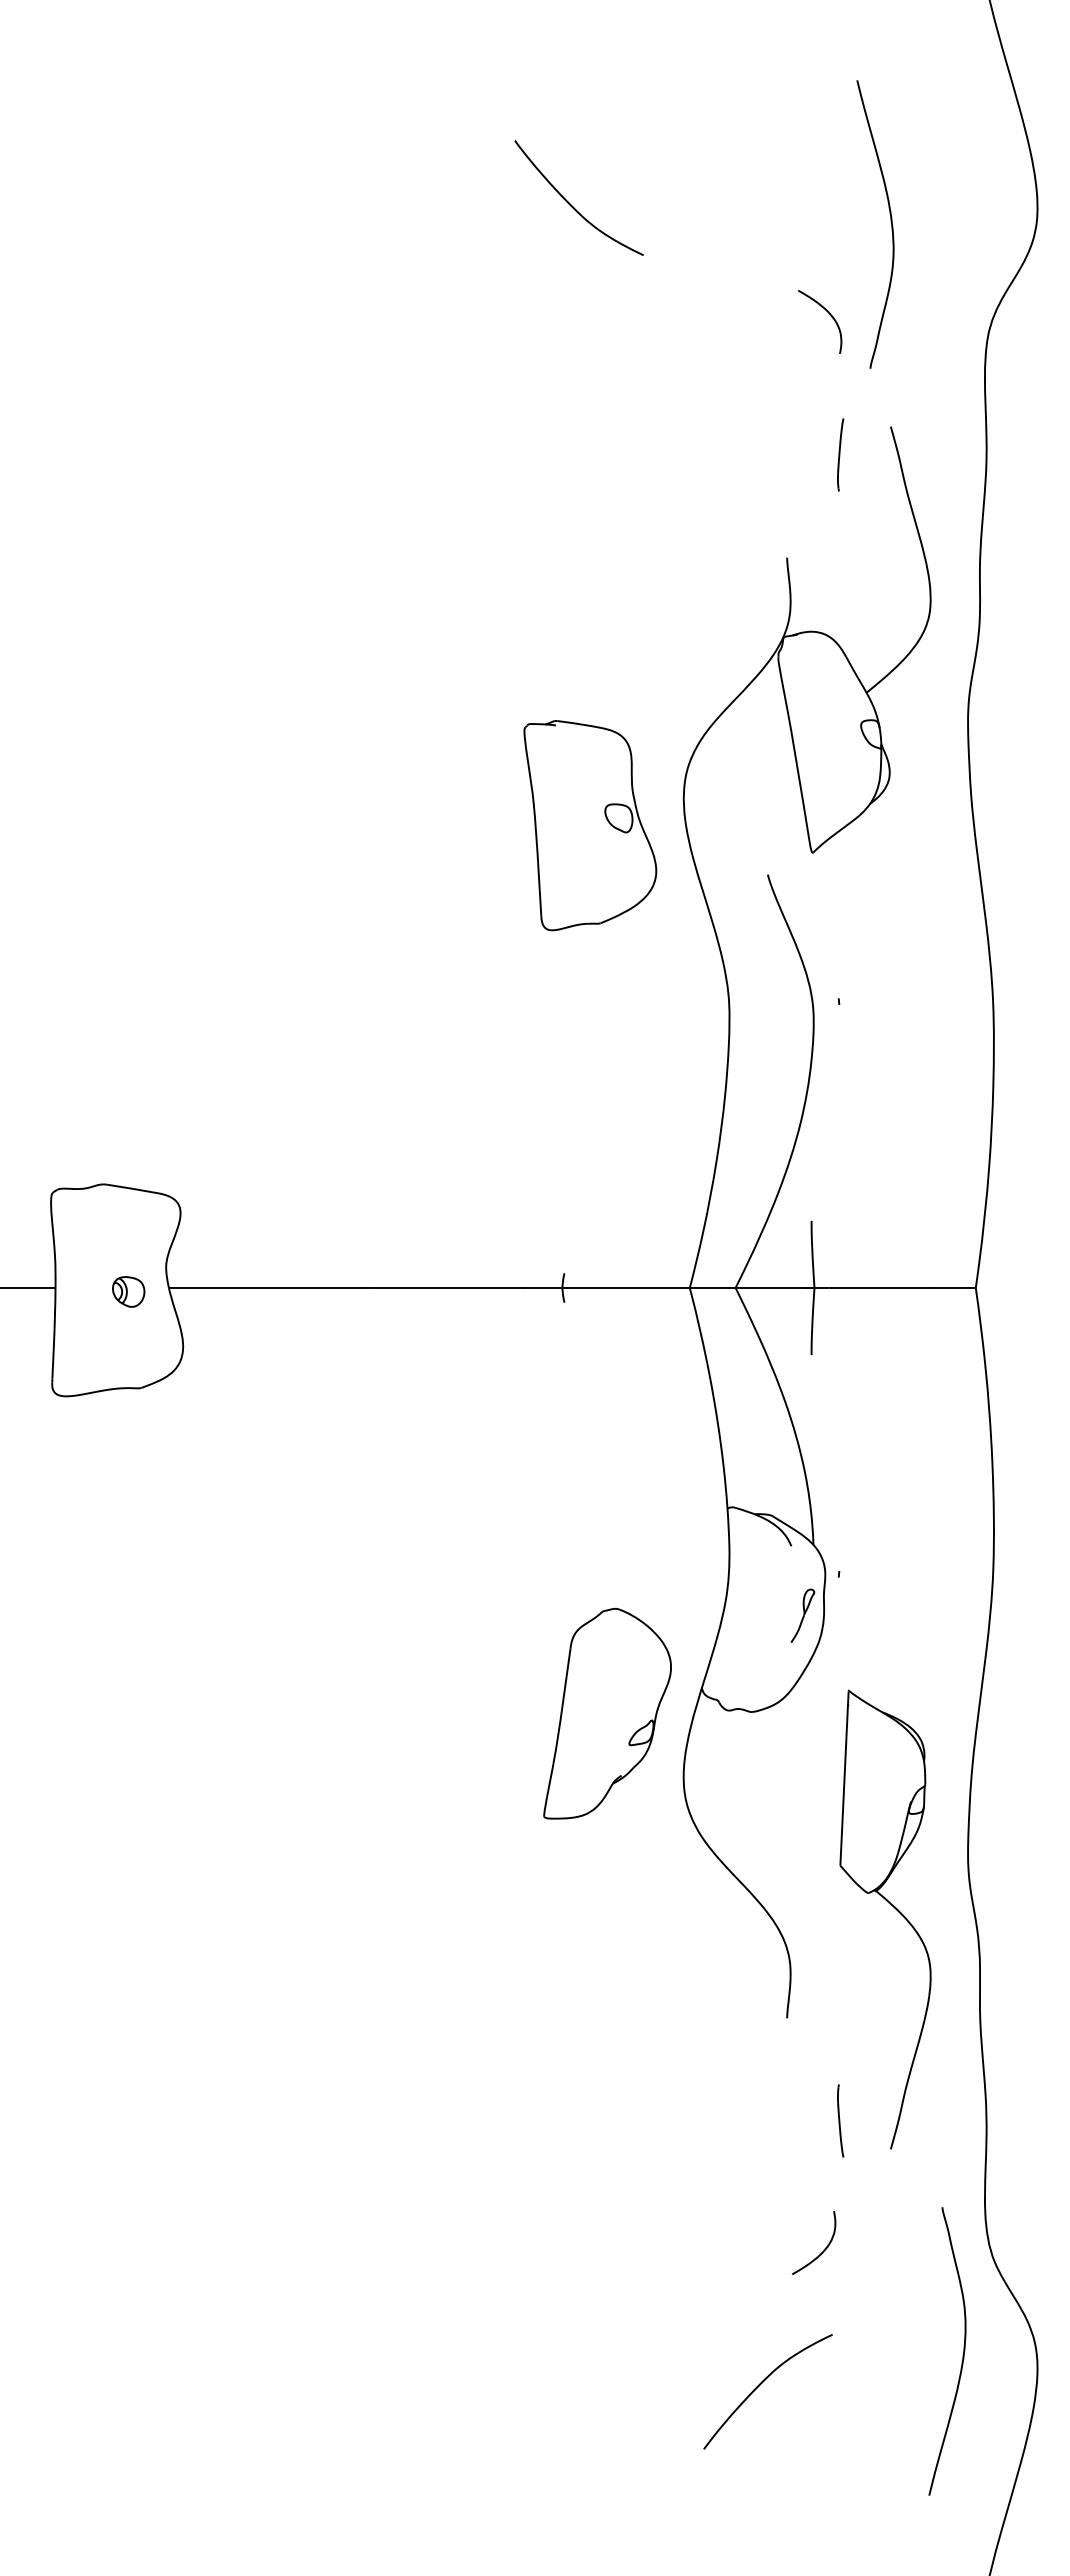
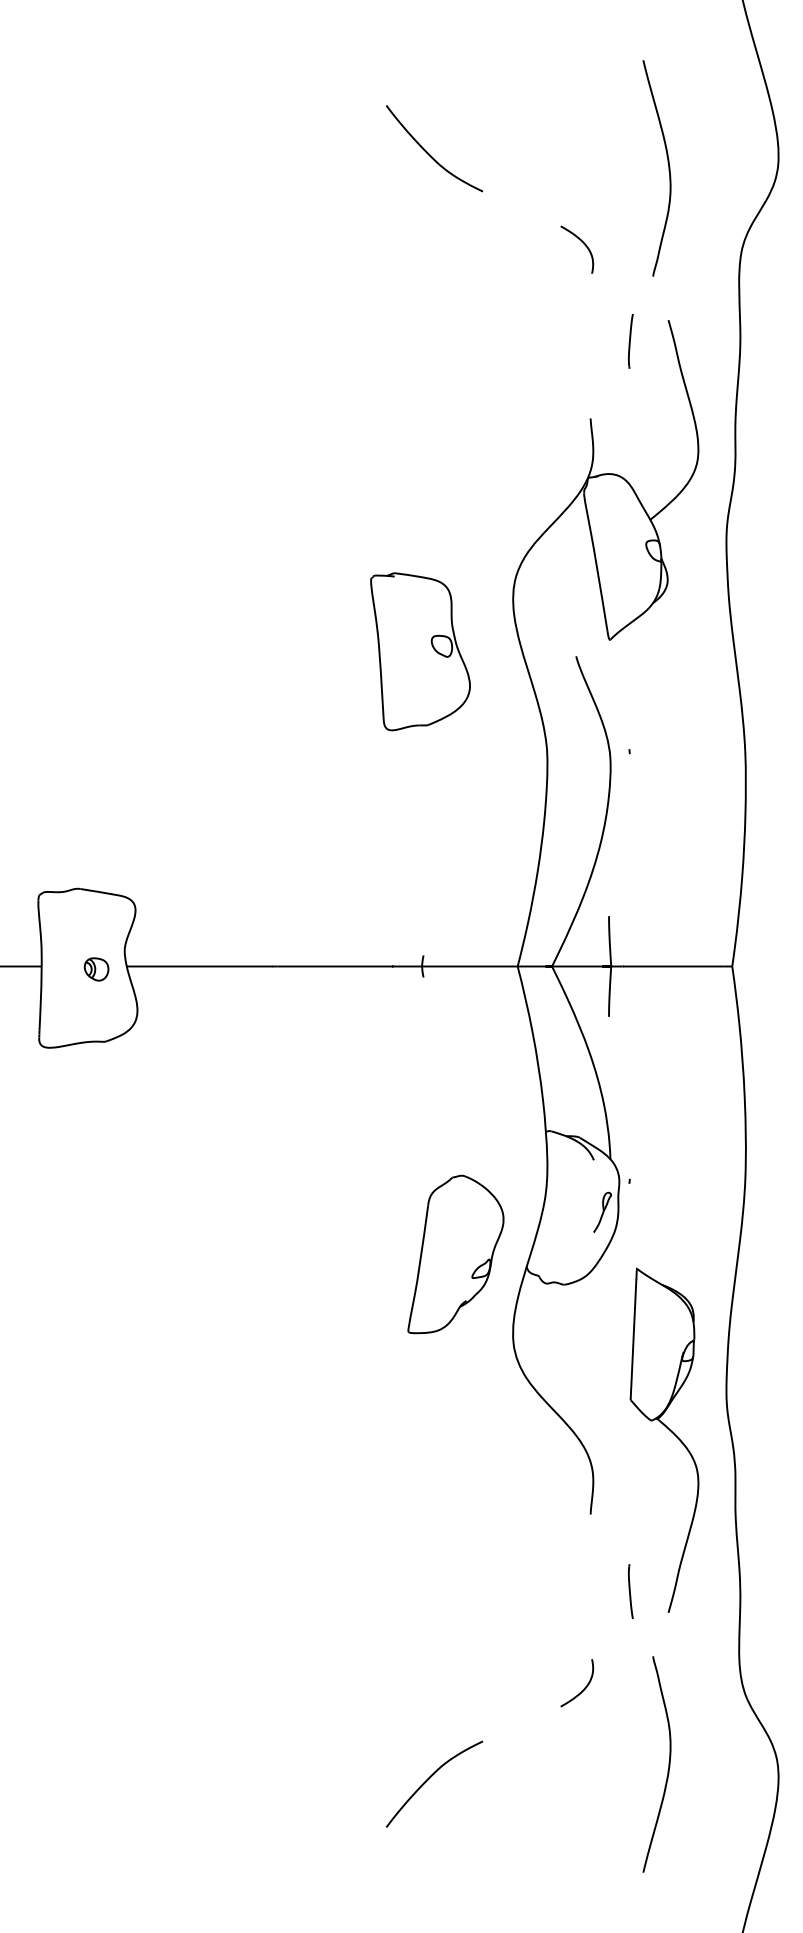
part: (830, 316) -> (584, 245), moved
part: (590, 825) -> (420, 651), moved
part: (607, 1713) -> (455, 1254), moved
part: (824, 2248) -> (584, 1687), moved
curve: (962, 2354) -> (668, 1766), moved
curve: (761, 2384) -> (429, 1778), moved

